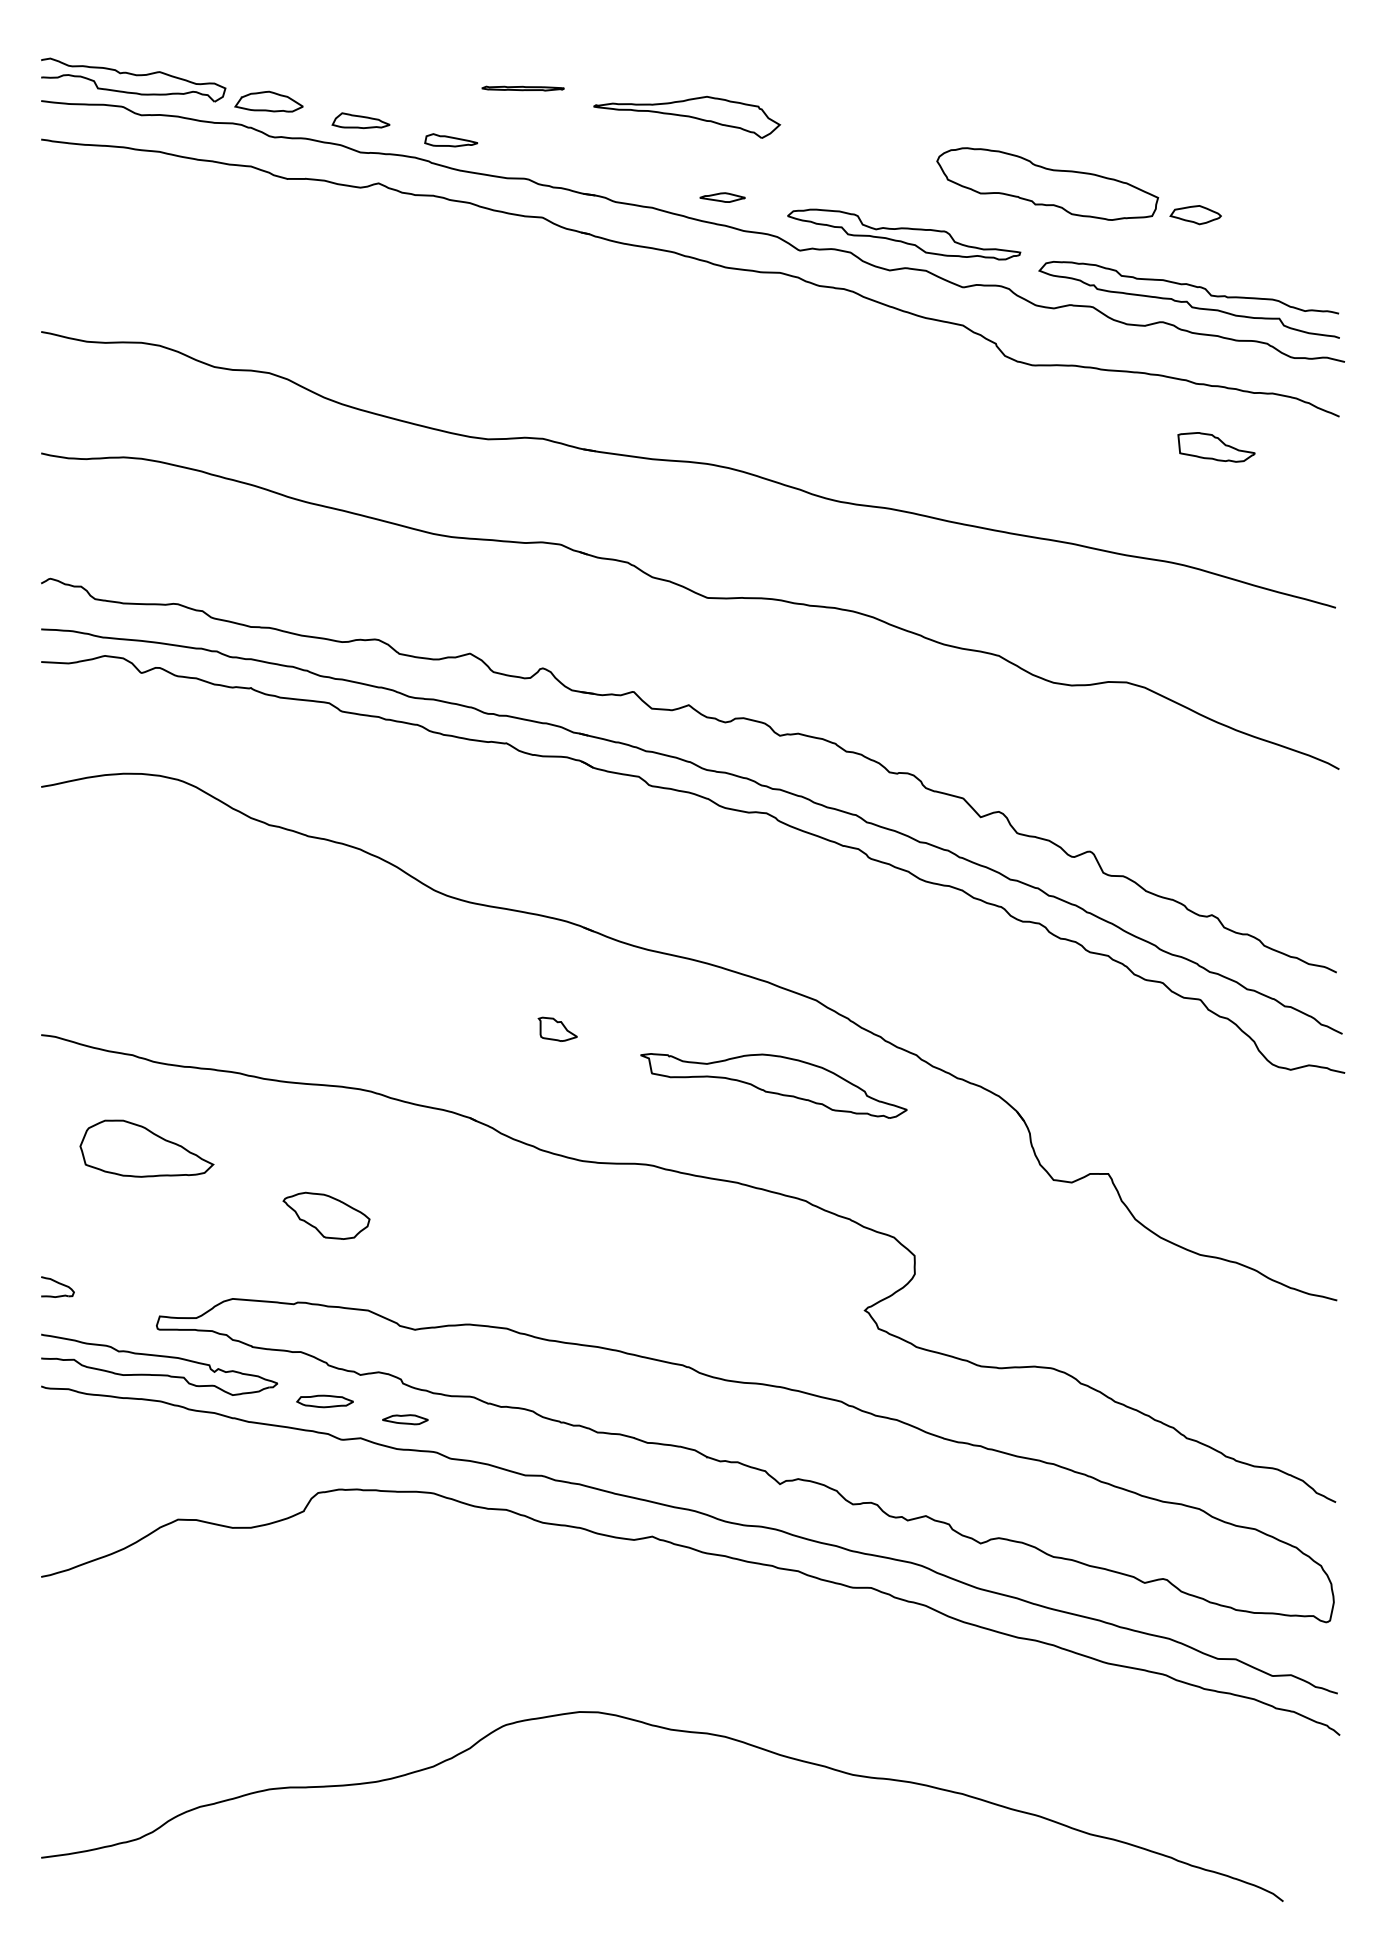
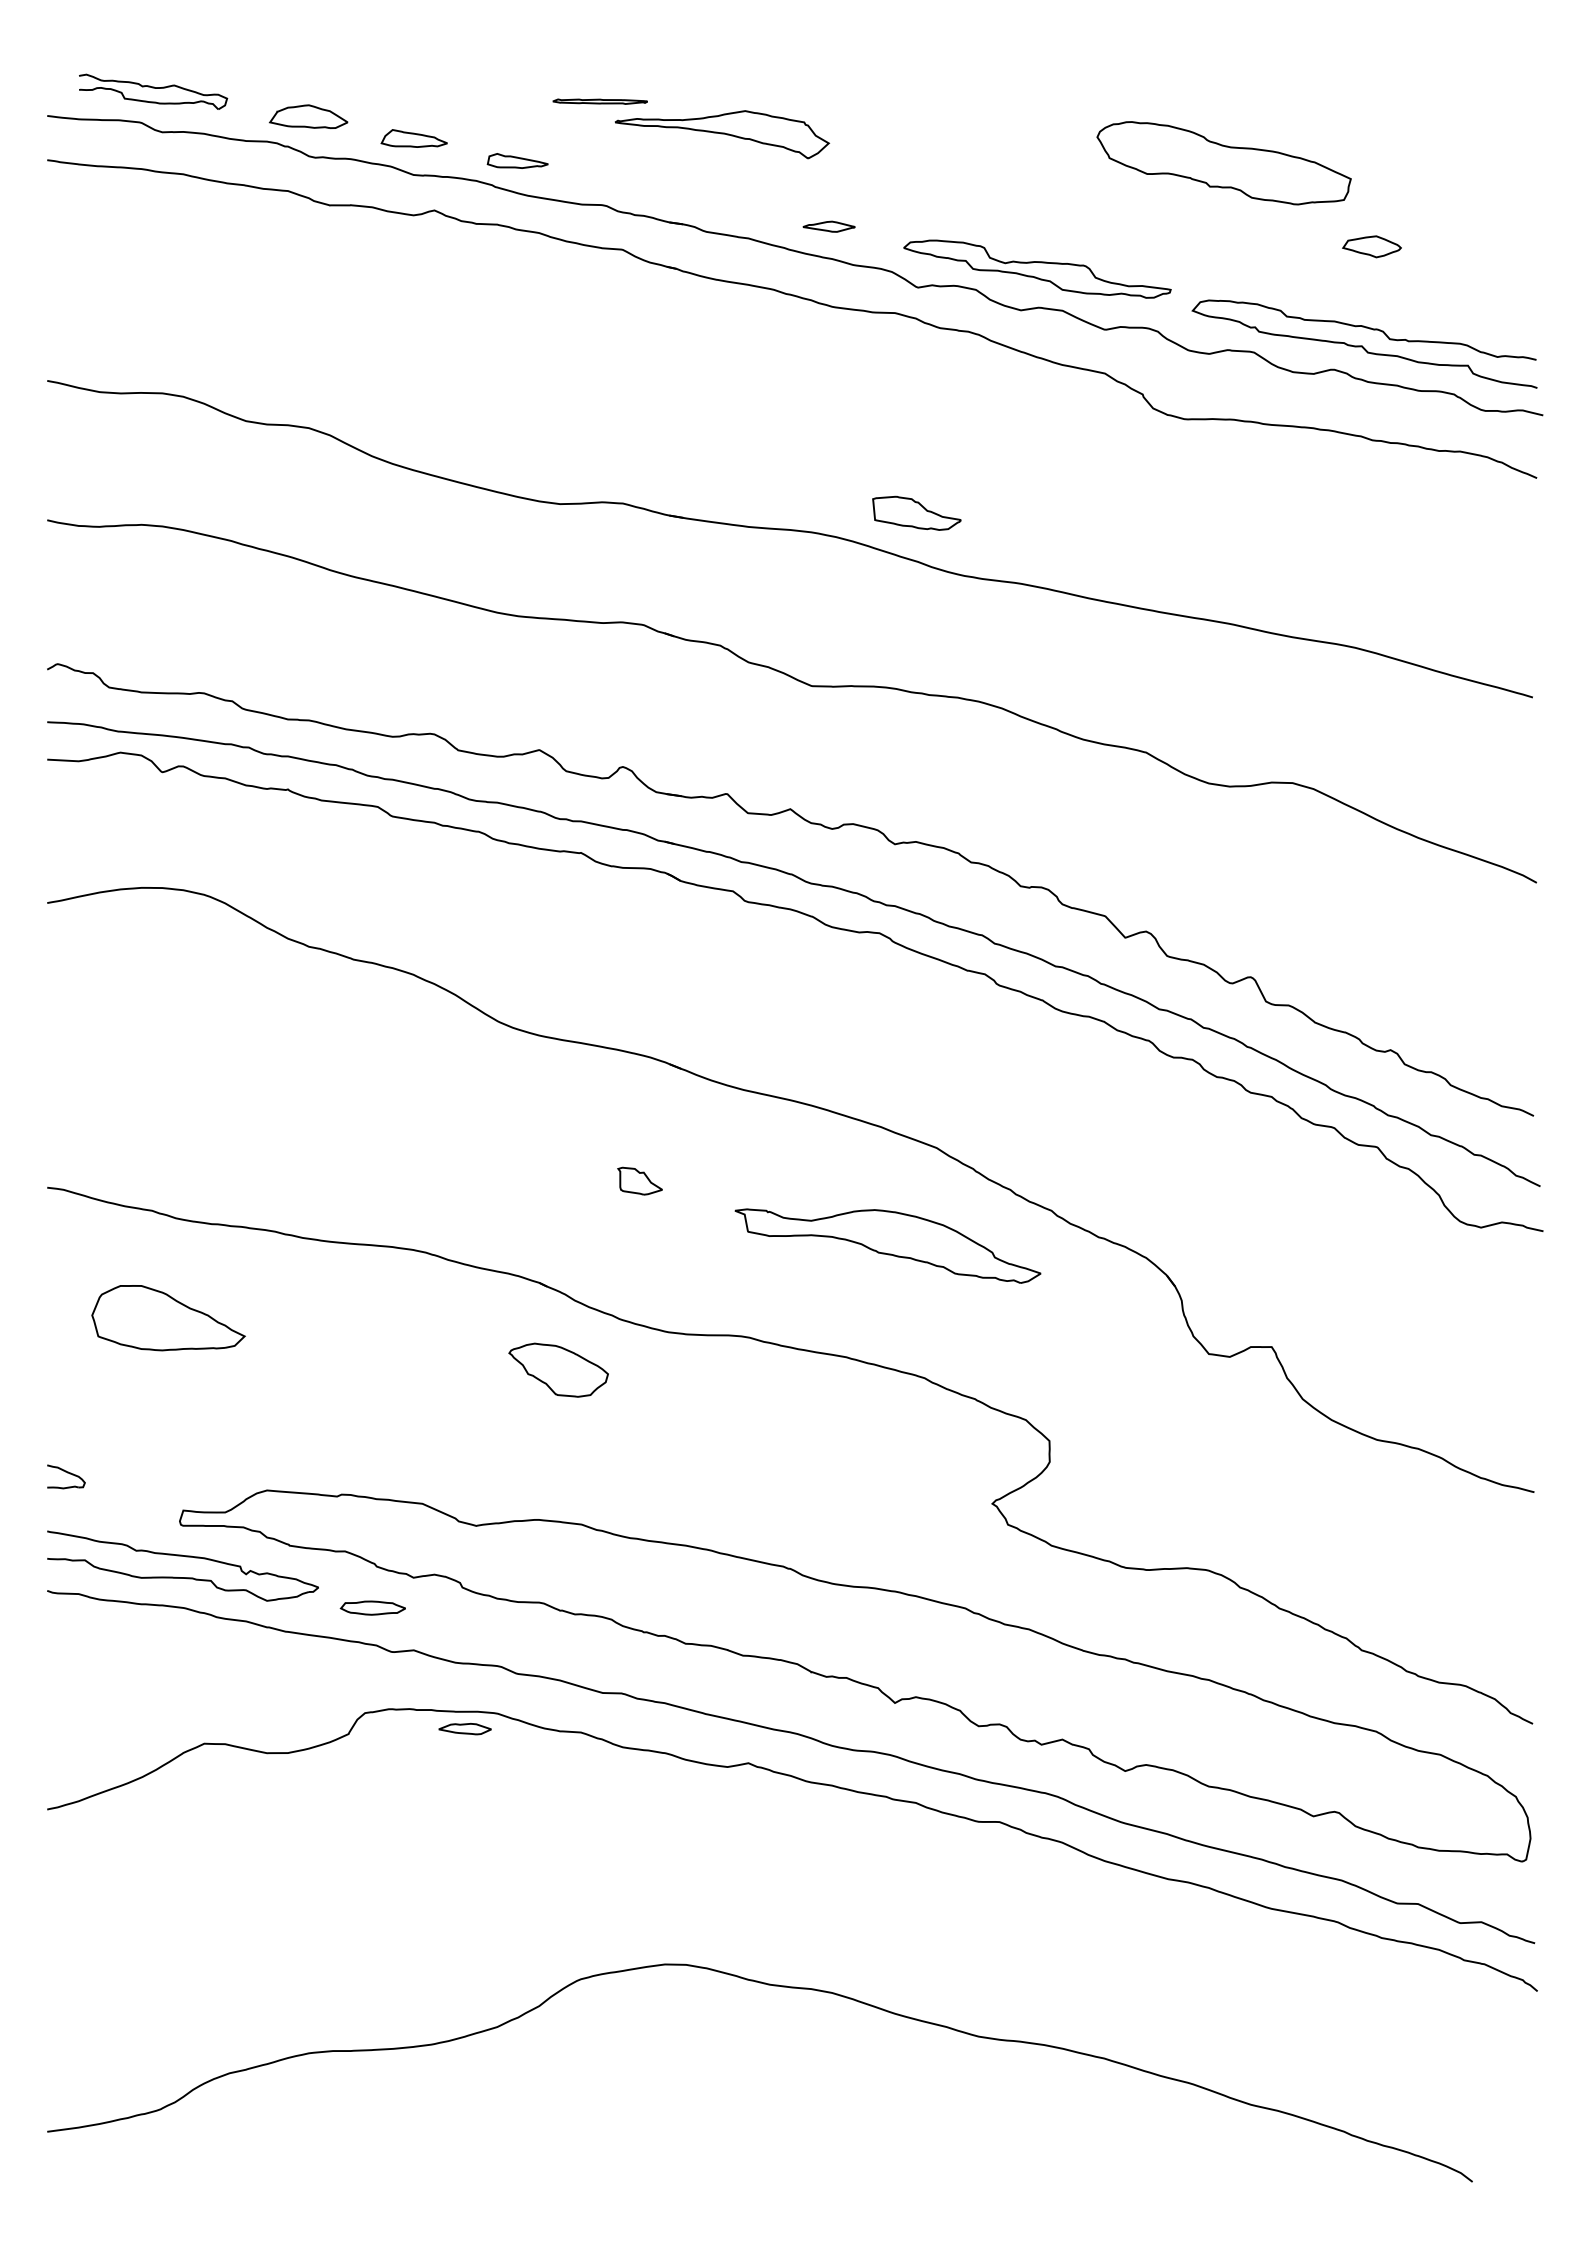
part: (133, 79) -> (153, 91), size x0.7
part: (687, 117) -> (722, 134), moved
part: (1047, 184) -> (1223, 163), moved
part: (1216, 446) -> (916, 512), moved
part: (326, 1215) -> (558, 1369), moved
part: (404, 1420) -> (464, 1729), moved

